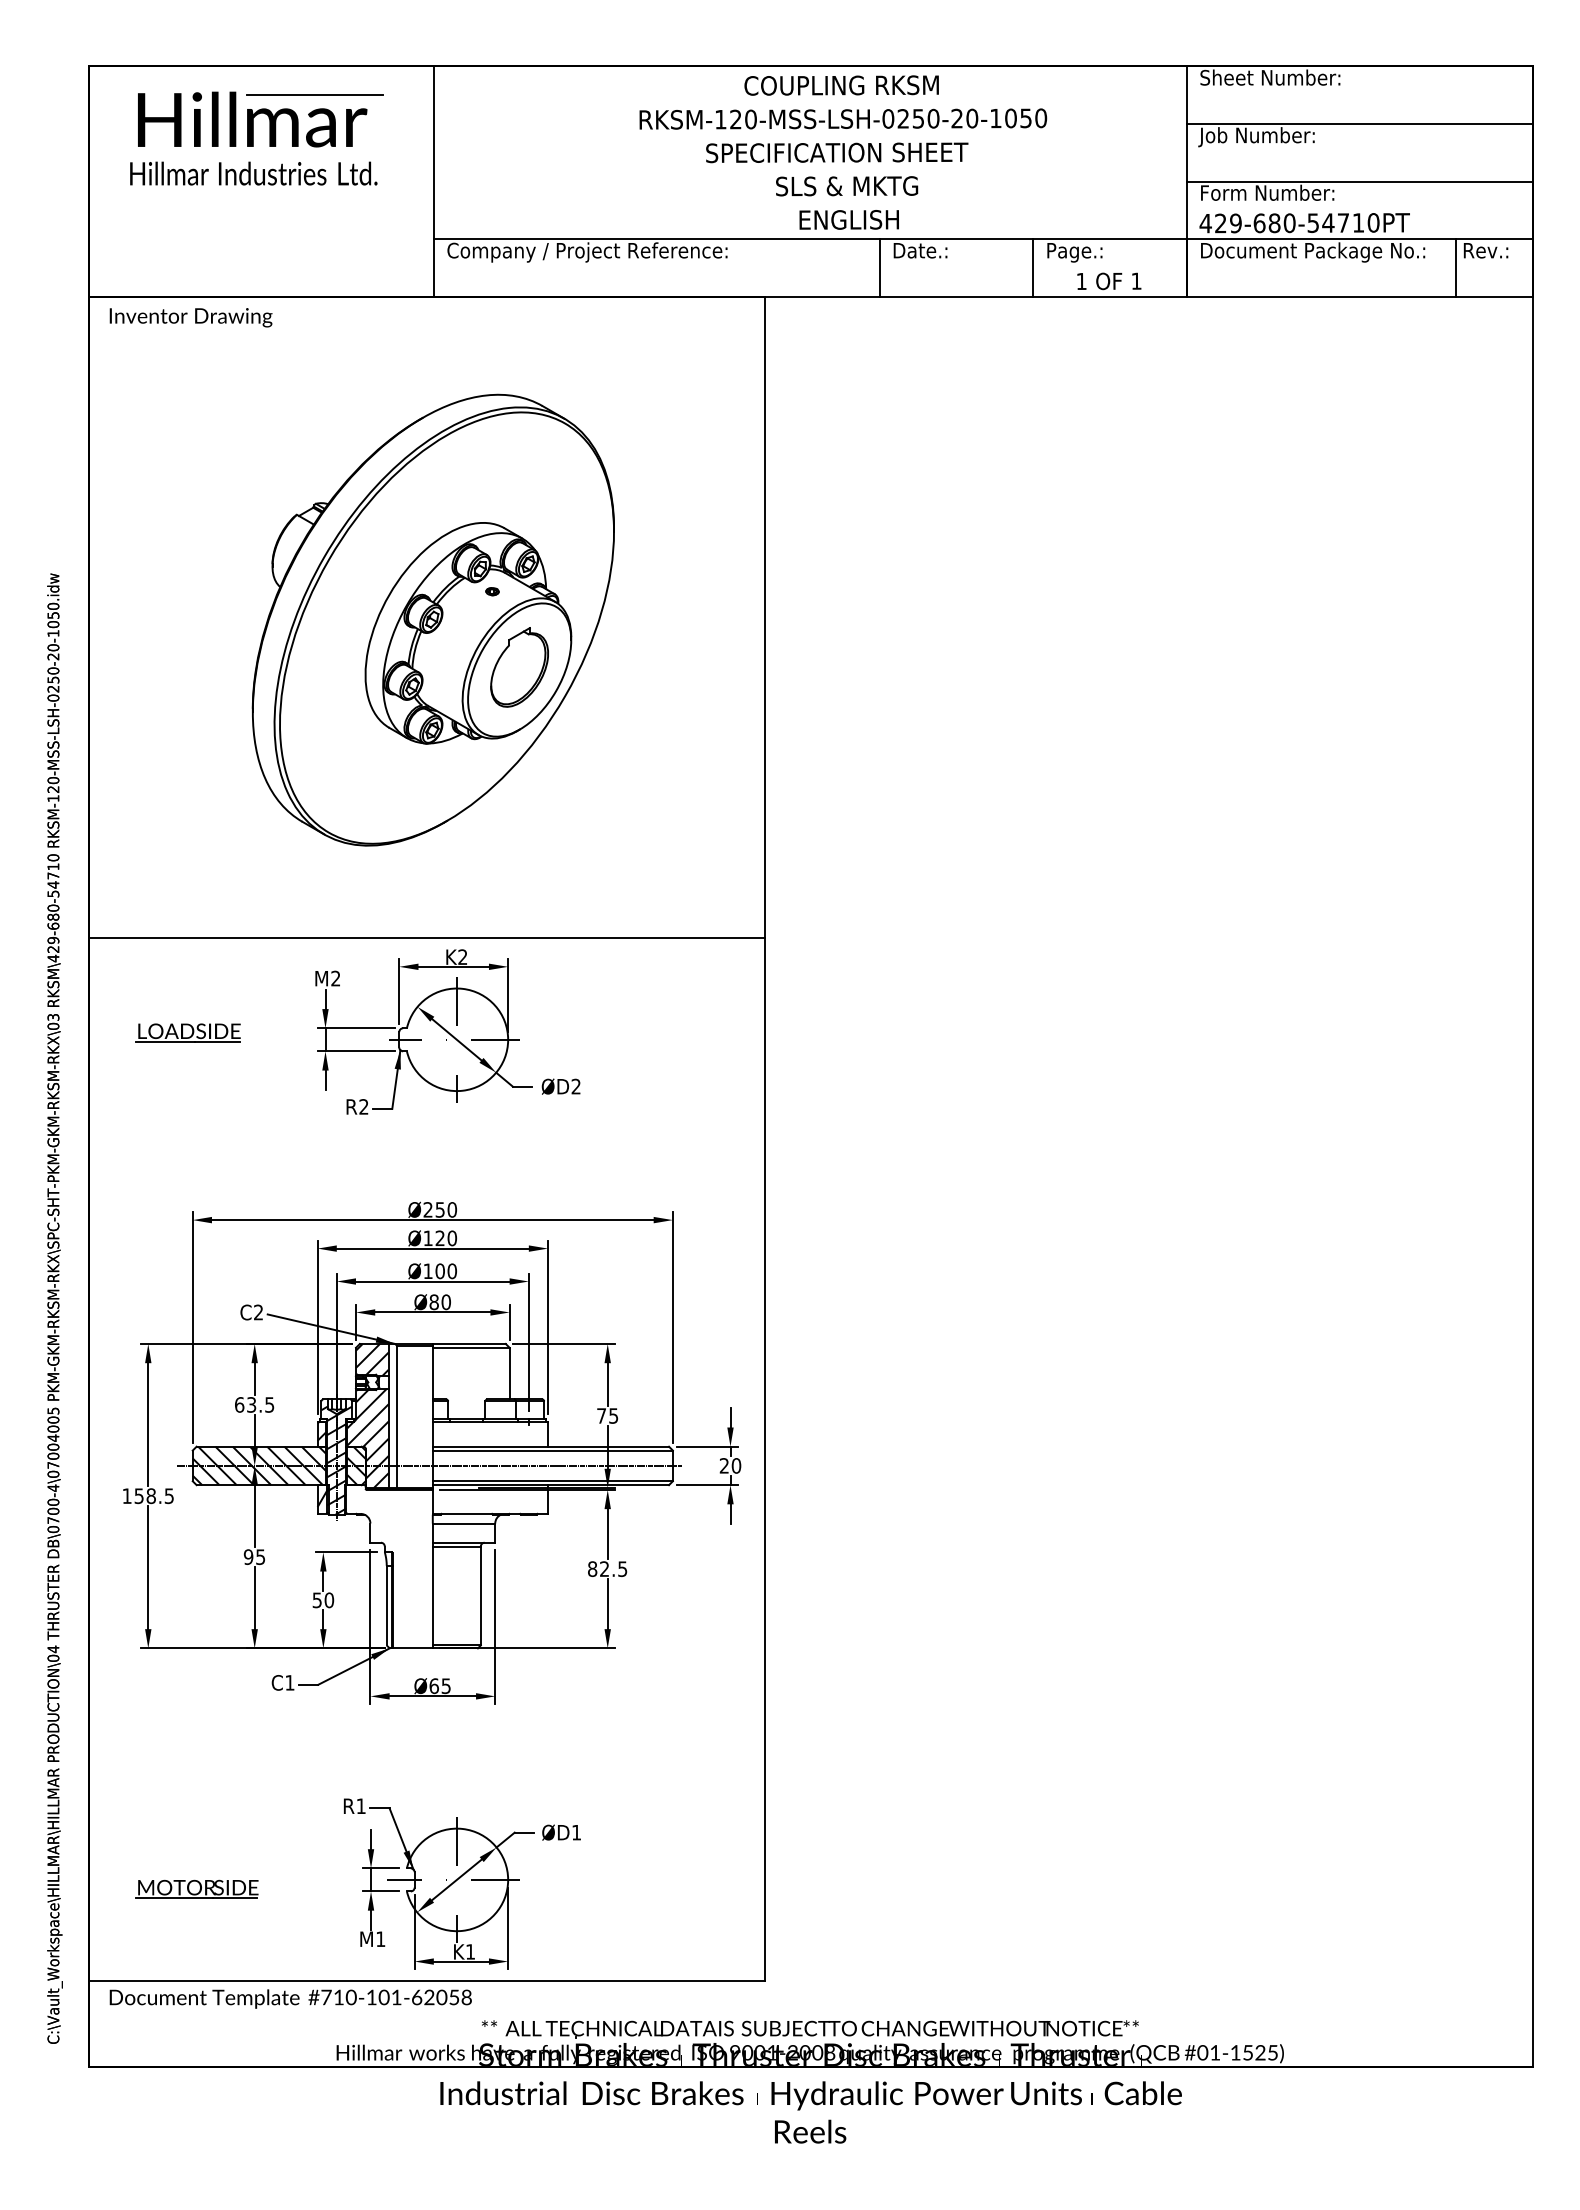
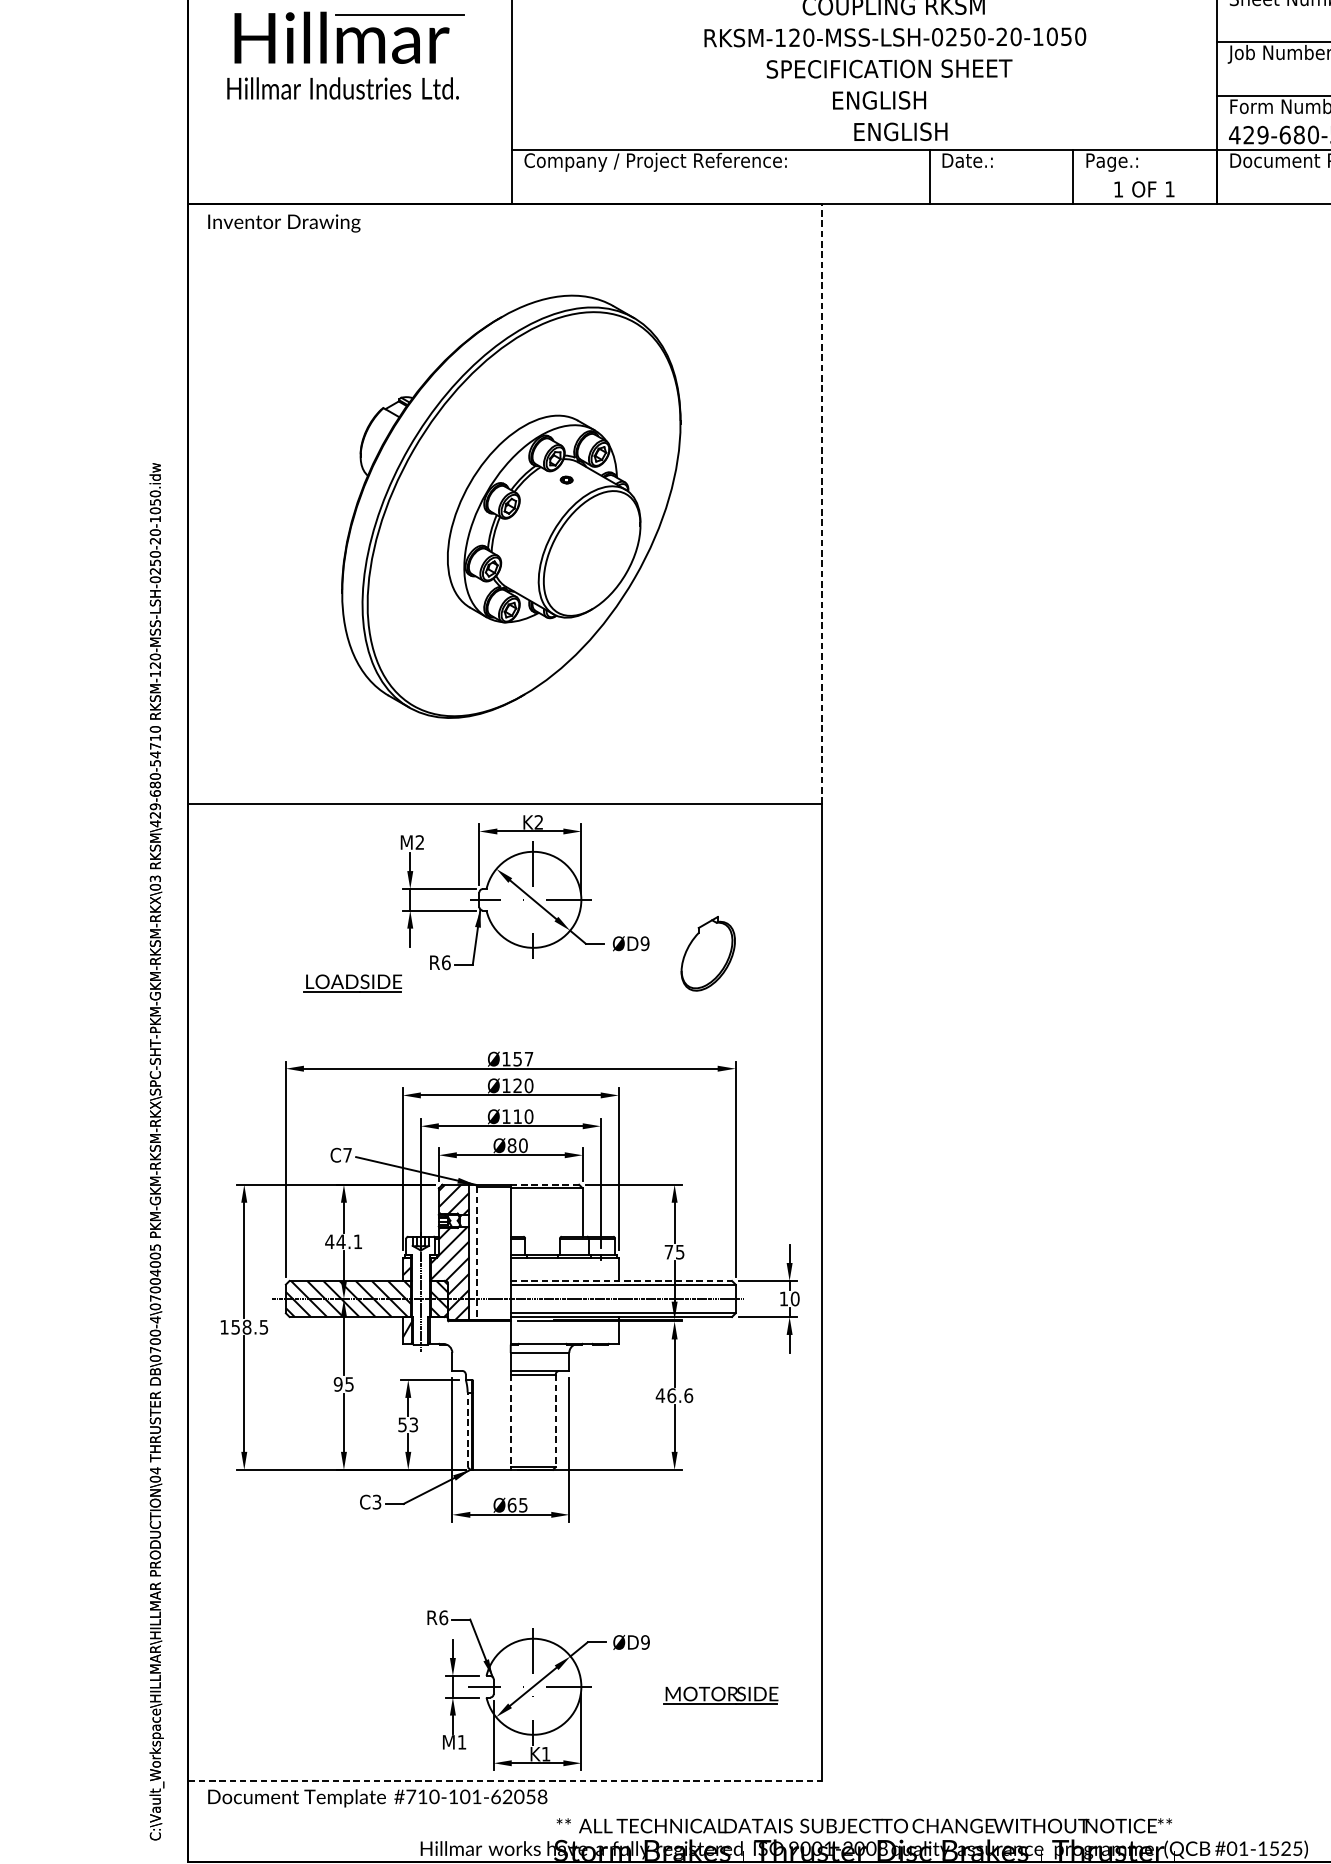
text: (847, 186) -> (899, 100), SLS & MKTG -> ENGLISH
line: (764, 616) -> (821, 503), solid -> dashed
part: (519, 667) -> (708, 953), moved
part: (187, 1032) -> (352, 982), moved
text: (575, 1086) -> (644, 943), ØD2 -> ØD9
text: (363, 1106) -> (445, 962), R2 -> R6
text: (440, 1209) -> (517, 1058), Ø250 -> Ø157
text: (439, 1271) -> (517, 1116), Ø100 -> Ø110
text: (258, 1312) -> (347, 1155), C2 -> C7
line: (469, 1343) -> (545, 1184), solid -> dashed
text: (254, 1404) -> (343, 1241), 63.5 -> 44.1
line: (397, 1417) -> (477, 1253), solid -> dashed
line: (551, 1446) -> (621, 1280), solid -> dashed
hatch: (336, 1460) -> (420, 1293), removed
text: (723, 1465) -> (783, 1298), 20 -> 10
text: (607, 1569) -> (674, 1396), 82.5 -> 46.6
line: (432, 1596) -> (510, 1421), solid -> dashed
line: (480, 1596) -> (555, 1421), solid -> dashed
text: (329, 1600) -> (414, 1425), 50 -> 53
line: (386, 1605) -> (467, 1429), solid -> dashed
text: (289, 1682) -> (376, 1501), C1 -> C3
text: (361, 1806) -> (443, 1618), R1 -> R6
text: (576, 1832) -> (645, 1642), ØD1 -> ØD9
part: (196, 1888) -> (720, 1694), moved
line: (427, 1980) -> (505, 1780), solid -> dashed

